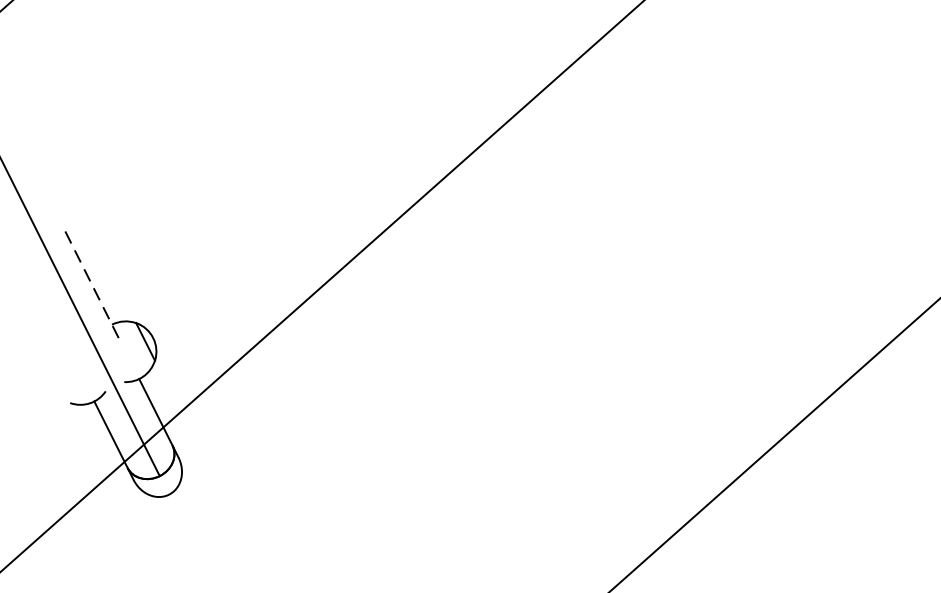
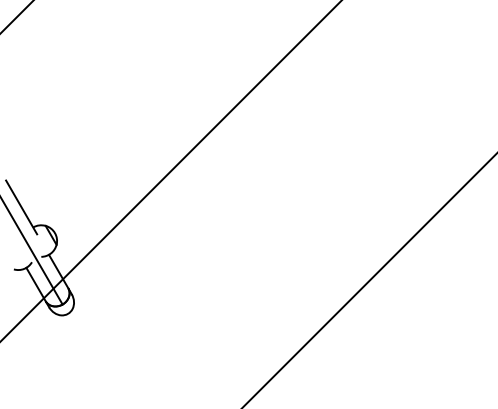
line: (91, 284) -> (21, 207), dashed -> solid

